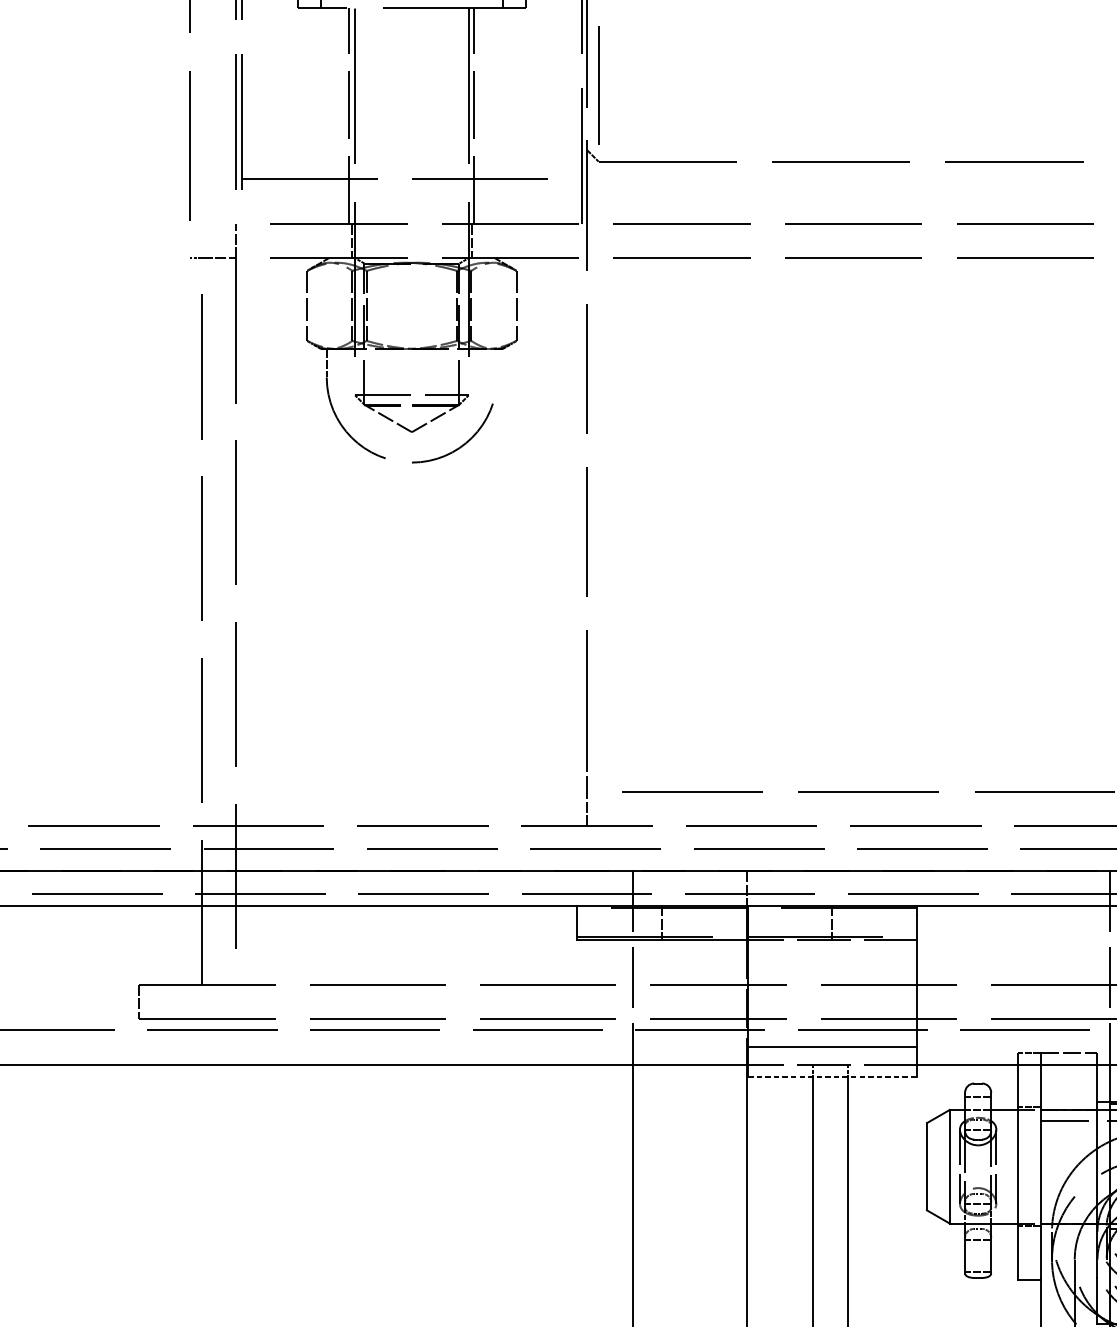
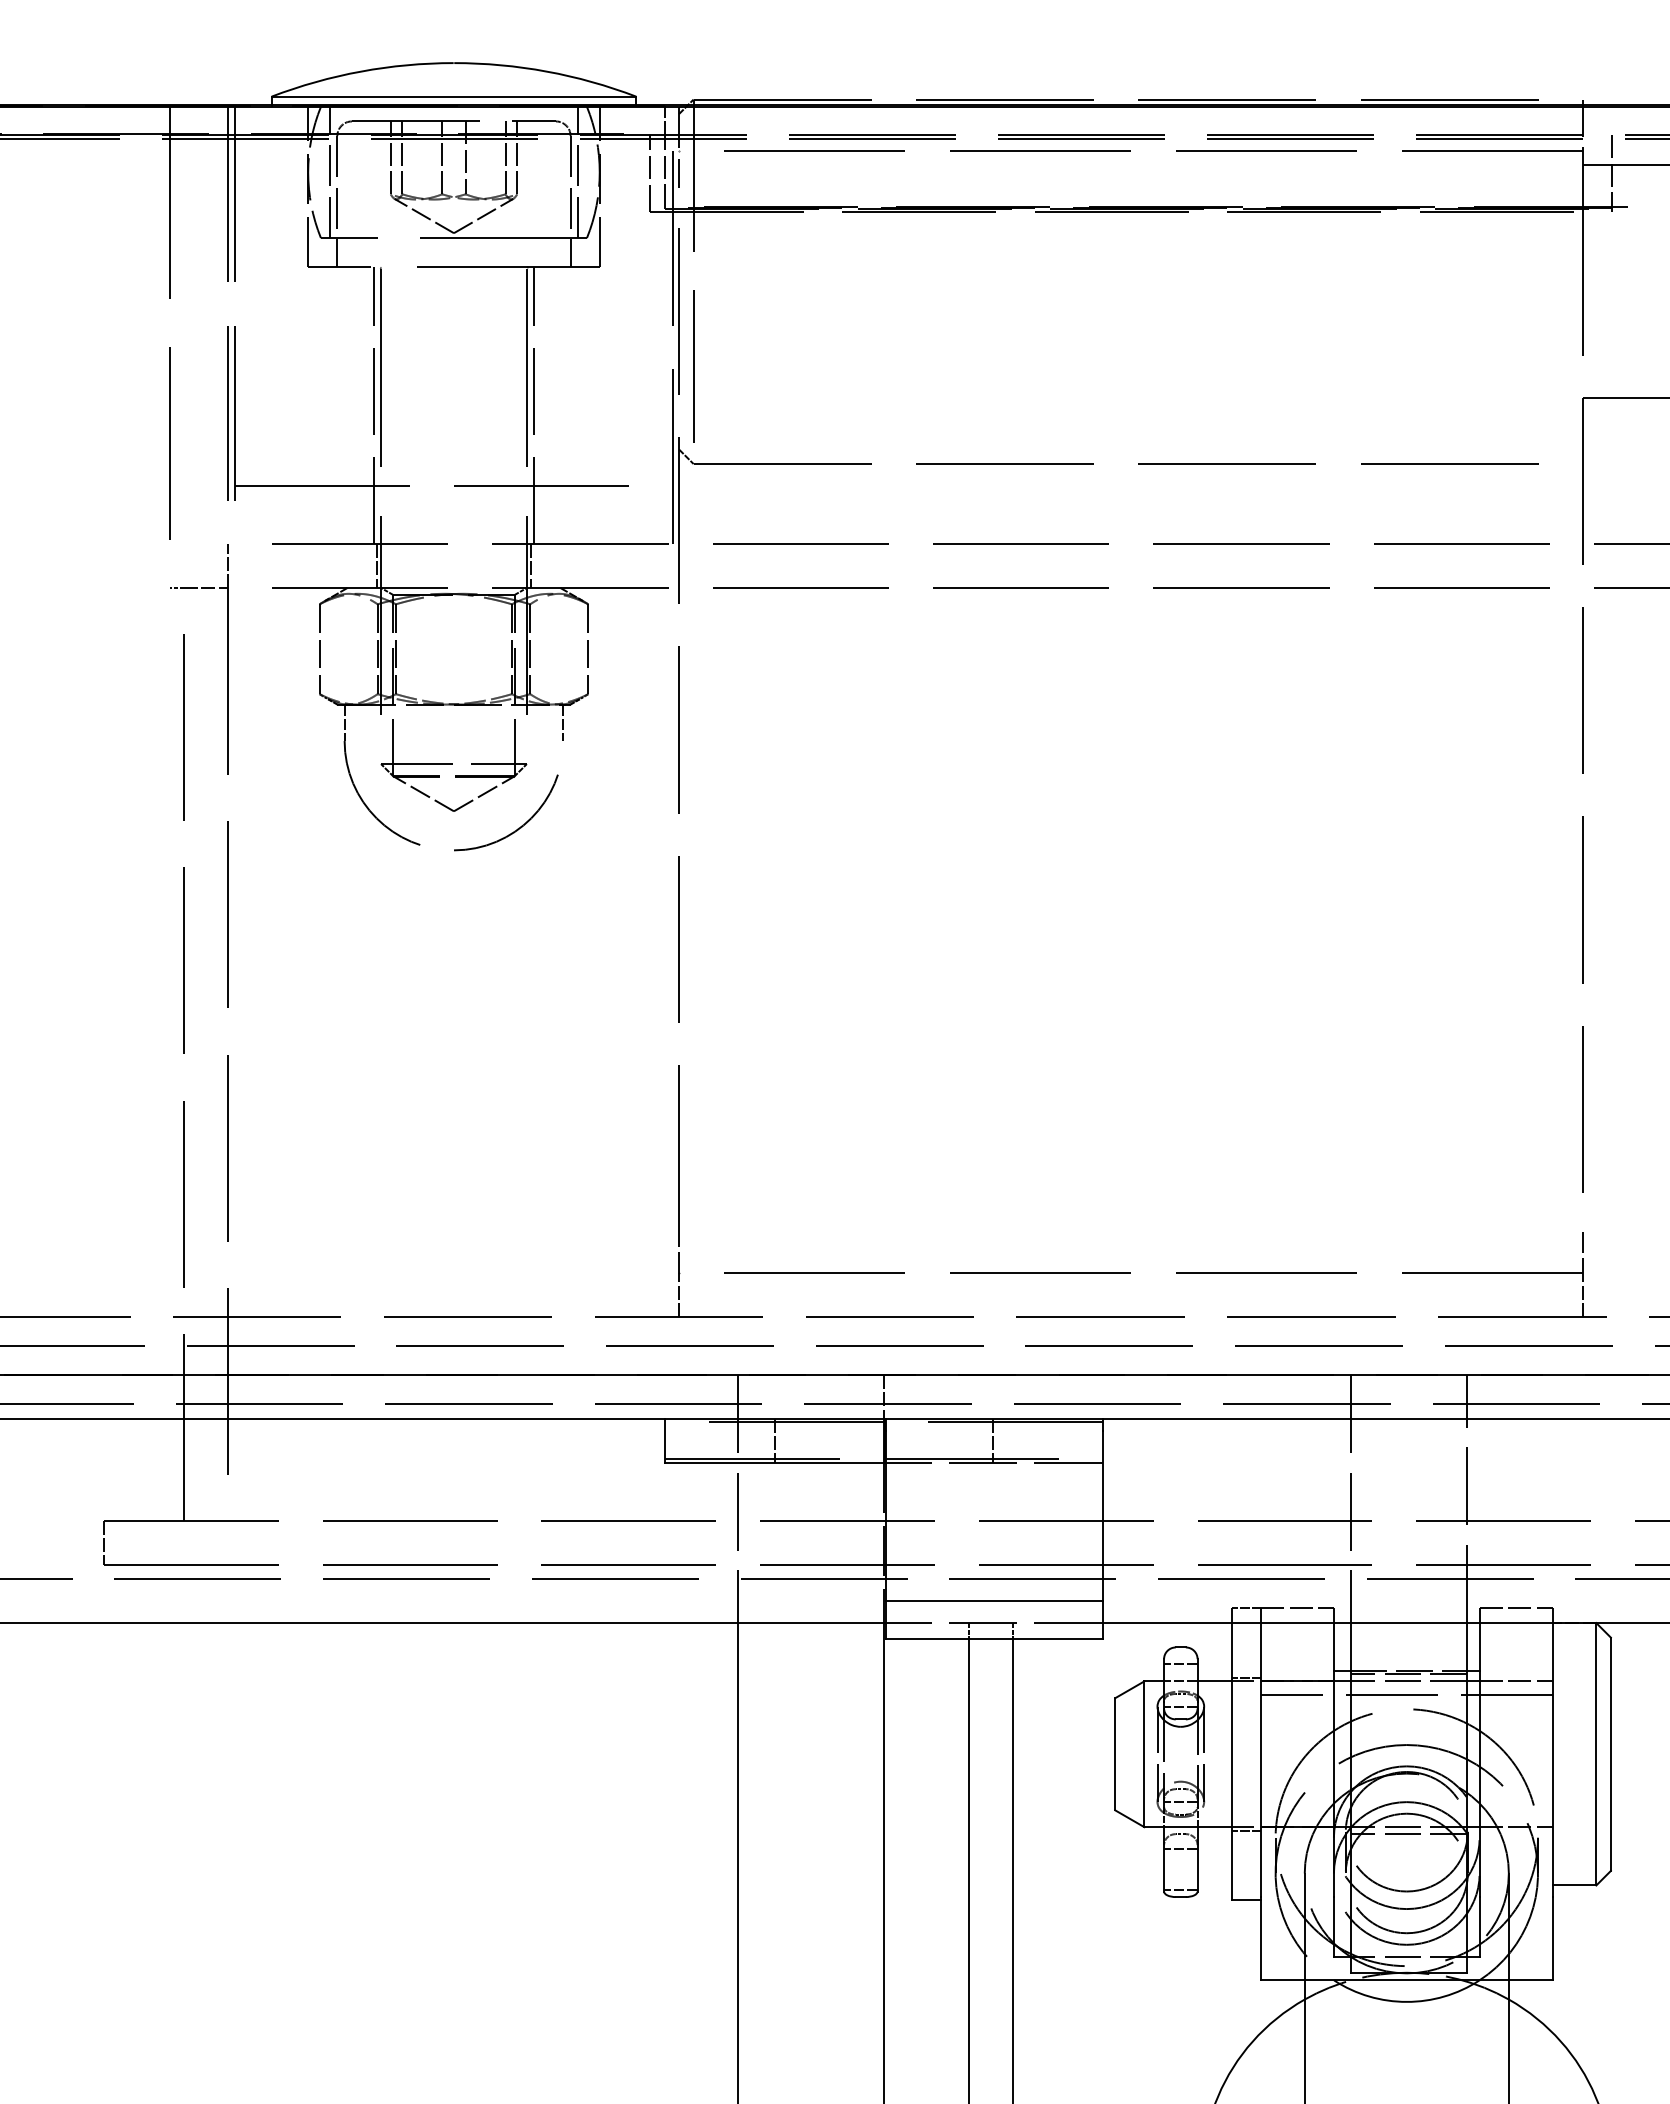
line: (497, 362) -> (563, 722), added
line: (833, 1077) -> (994, 1639), dashed -> solid

